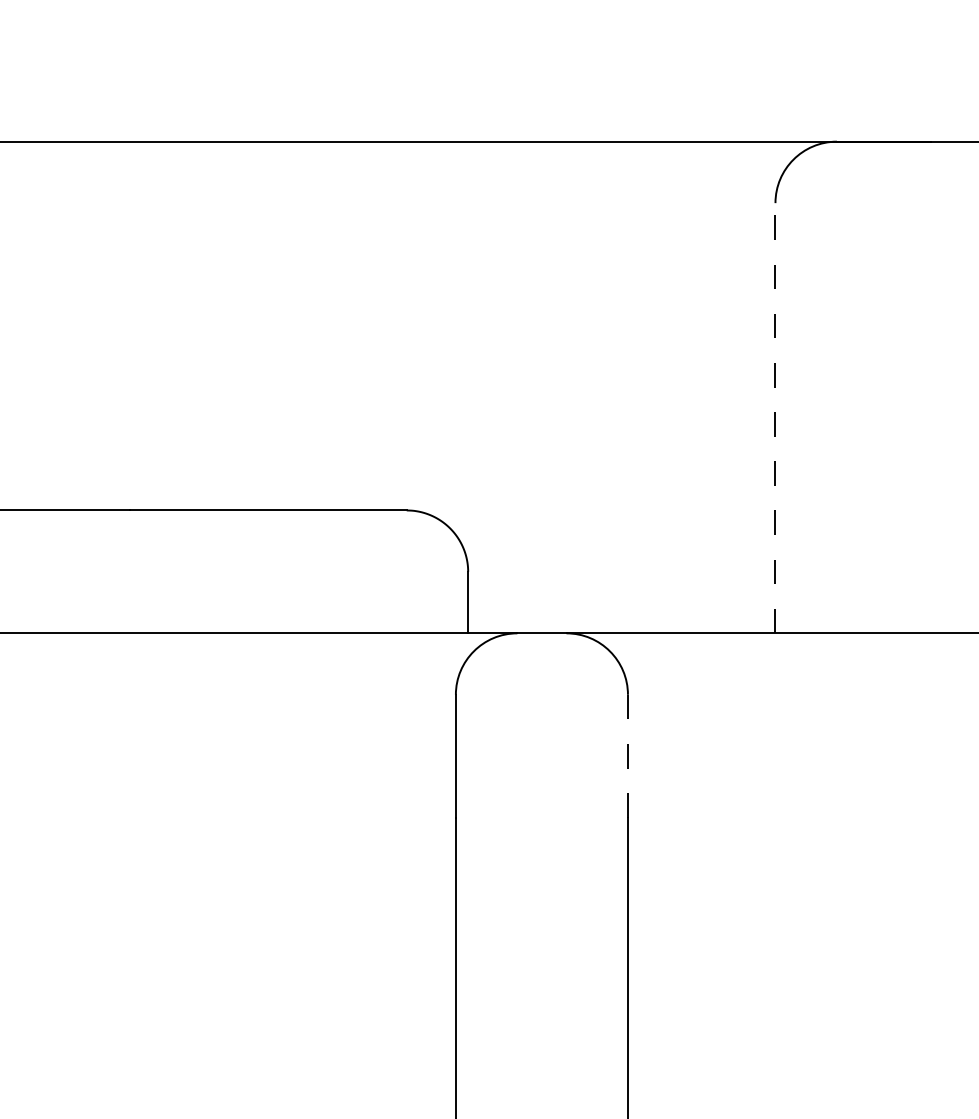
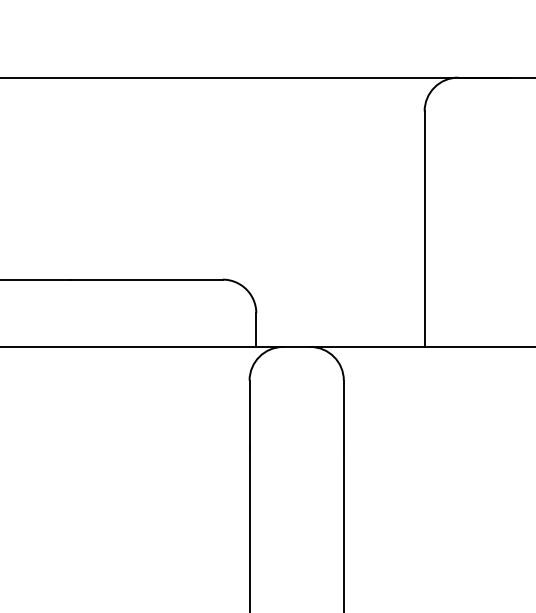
line: (775, 418) -> (424, 229), dashed -> solid
line: (627, 756) -> (343, 414), dashed -> solid

